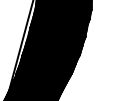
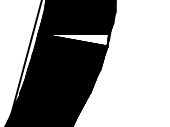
fill: (58, 32) -> (73, 40), removed

